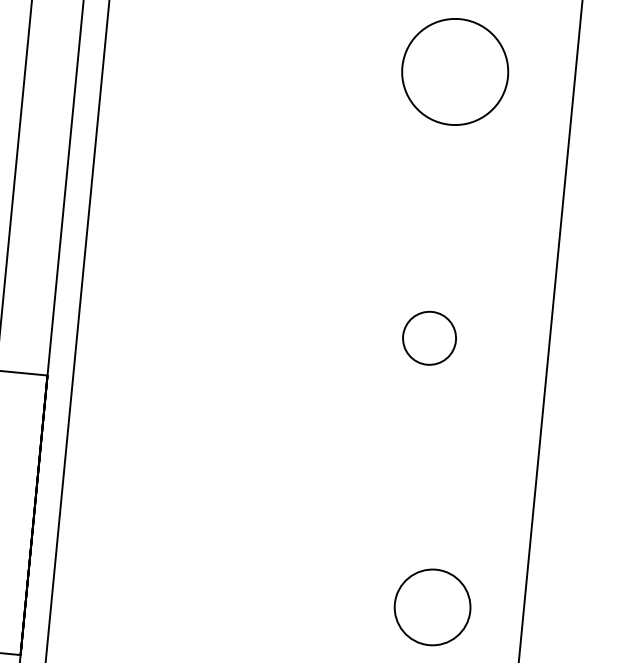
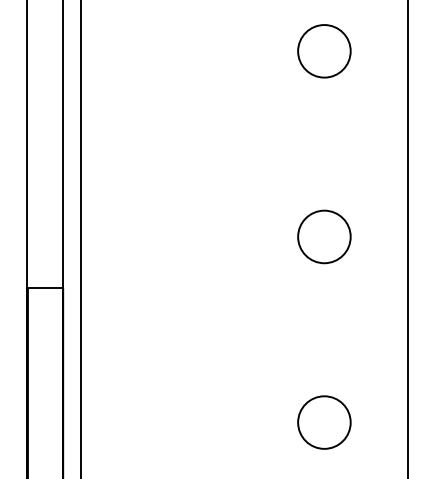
circle: (455, 72) -> (324, 51), size x0.71
circle: (429, 337) -> (324, 236), size x1.43
circle: (432, 607) -> (324, 422), moved

